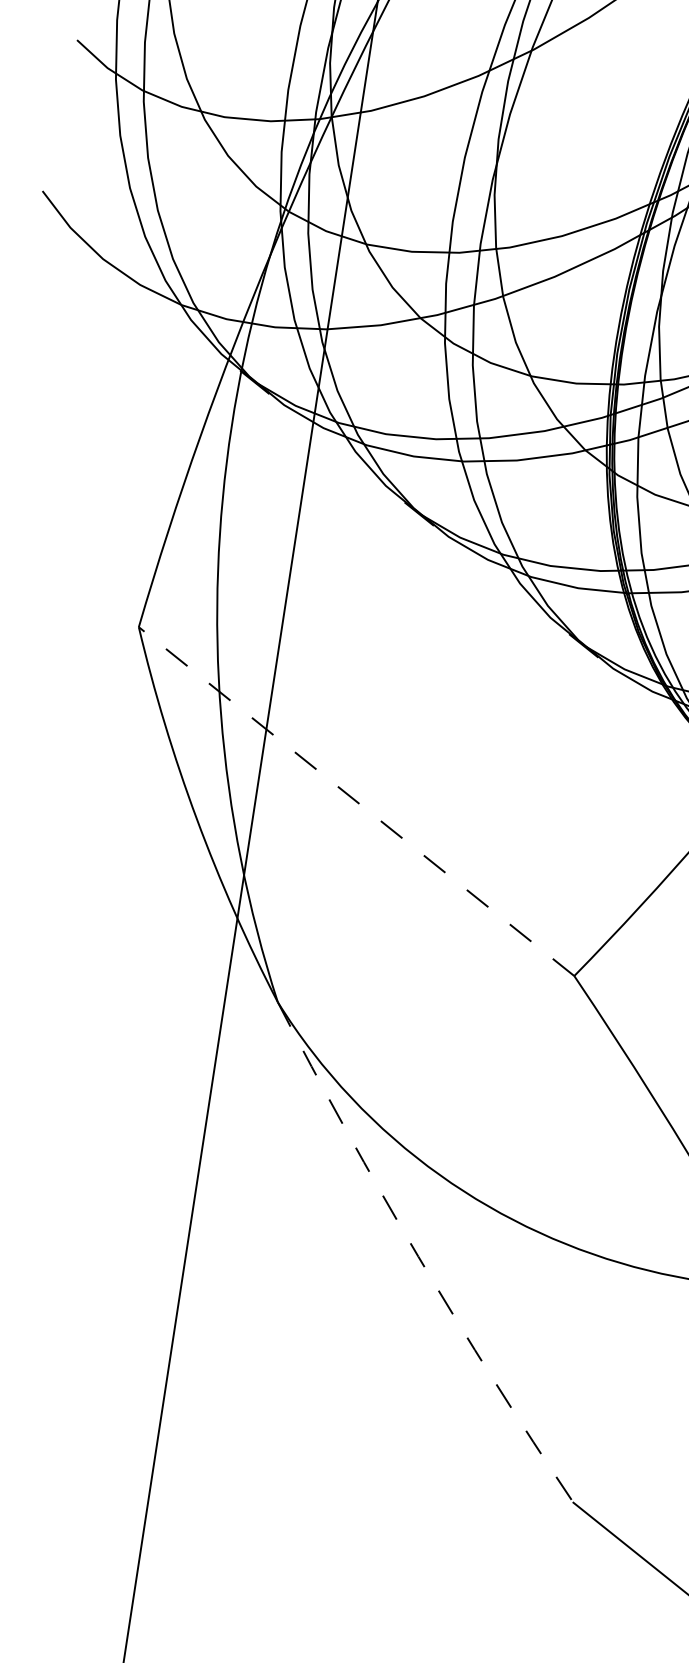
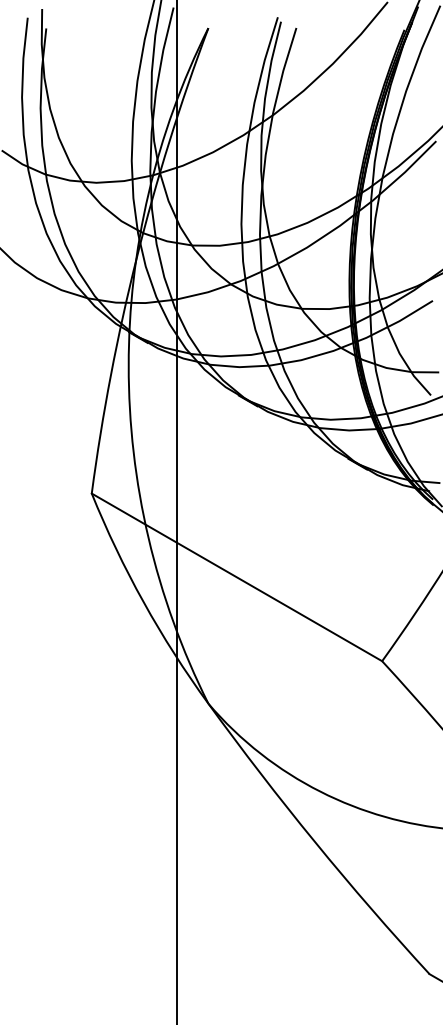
line: (355, 801) -> (236, 577), dashed -> solid
arc: (419, 1257) -> (315, 842), dashed -> solid

